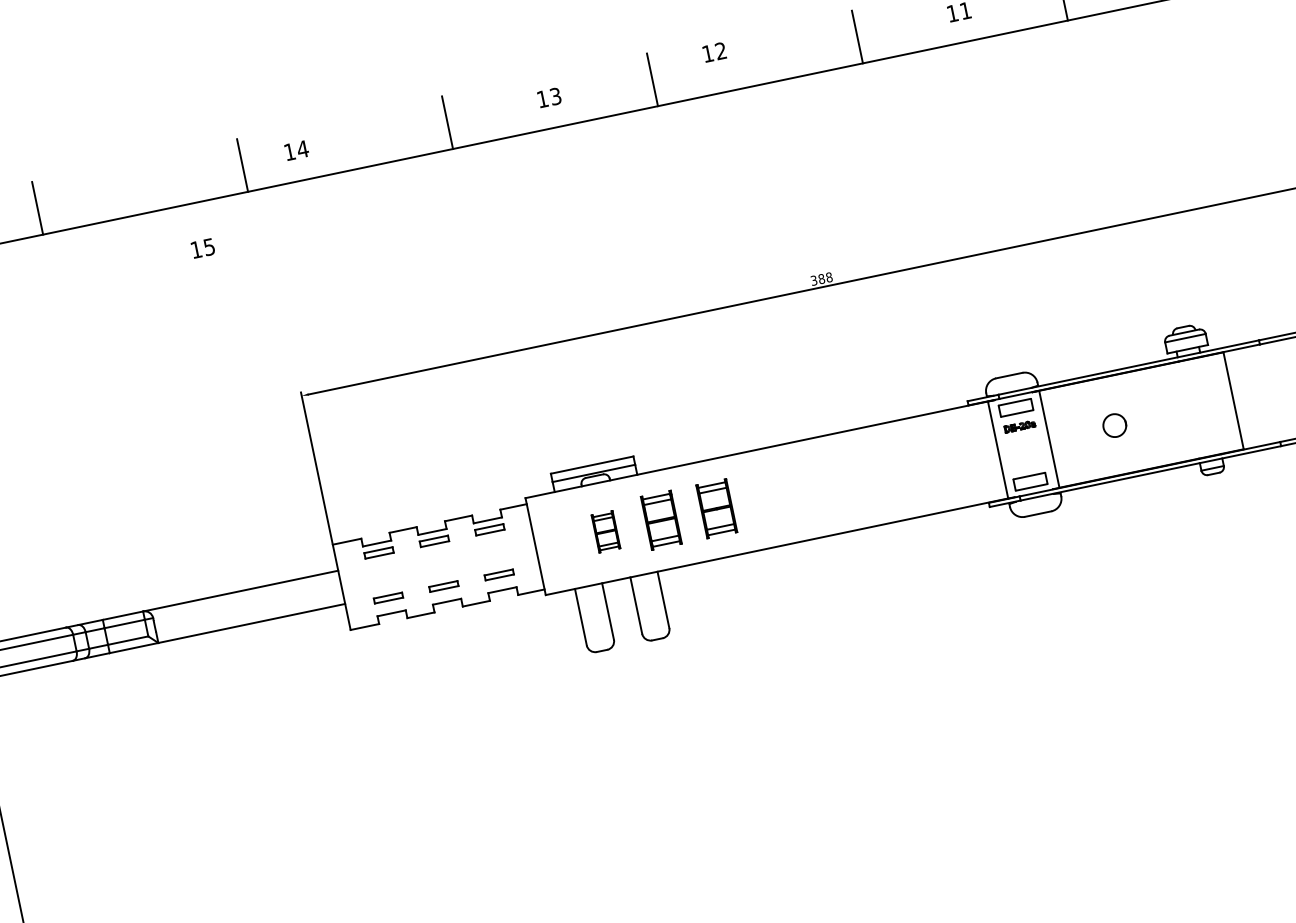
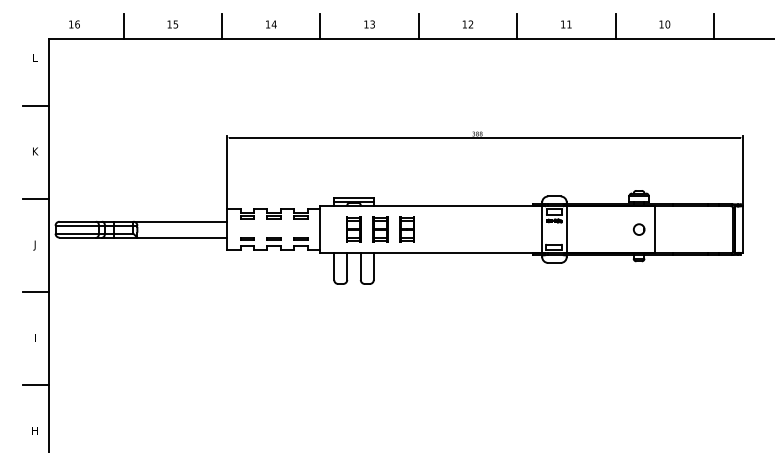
text: (713, 52) -> (467, 24), moved
text: (297, 150) -> (271, 24), moved
text: (202, 248) -> (172, 24), moved
part: (1113, 425) -> (638, 229), moved
part: (604, 531) -> (353, 229), size x1.43

